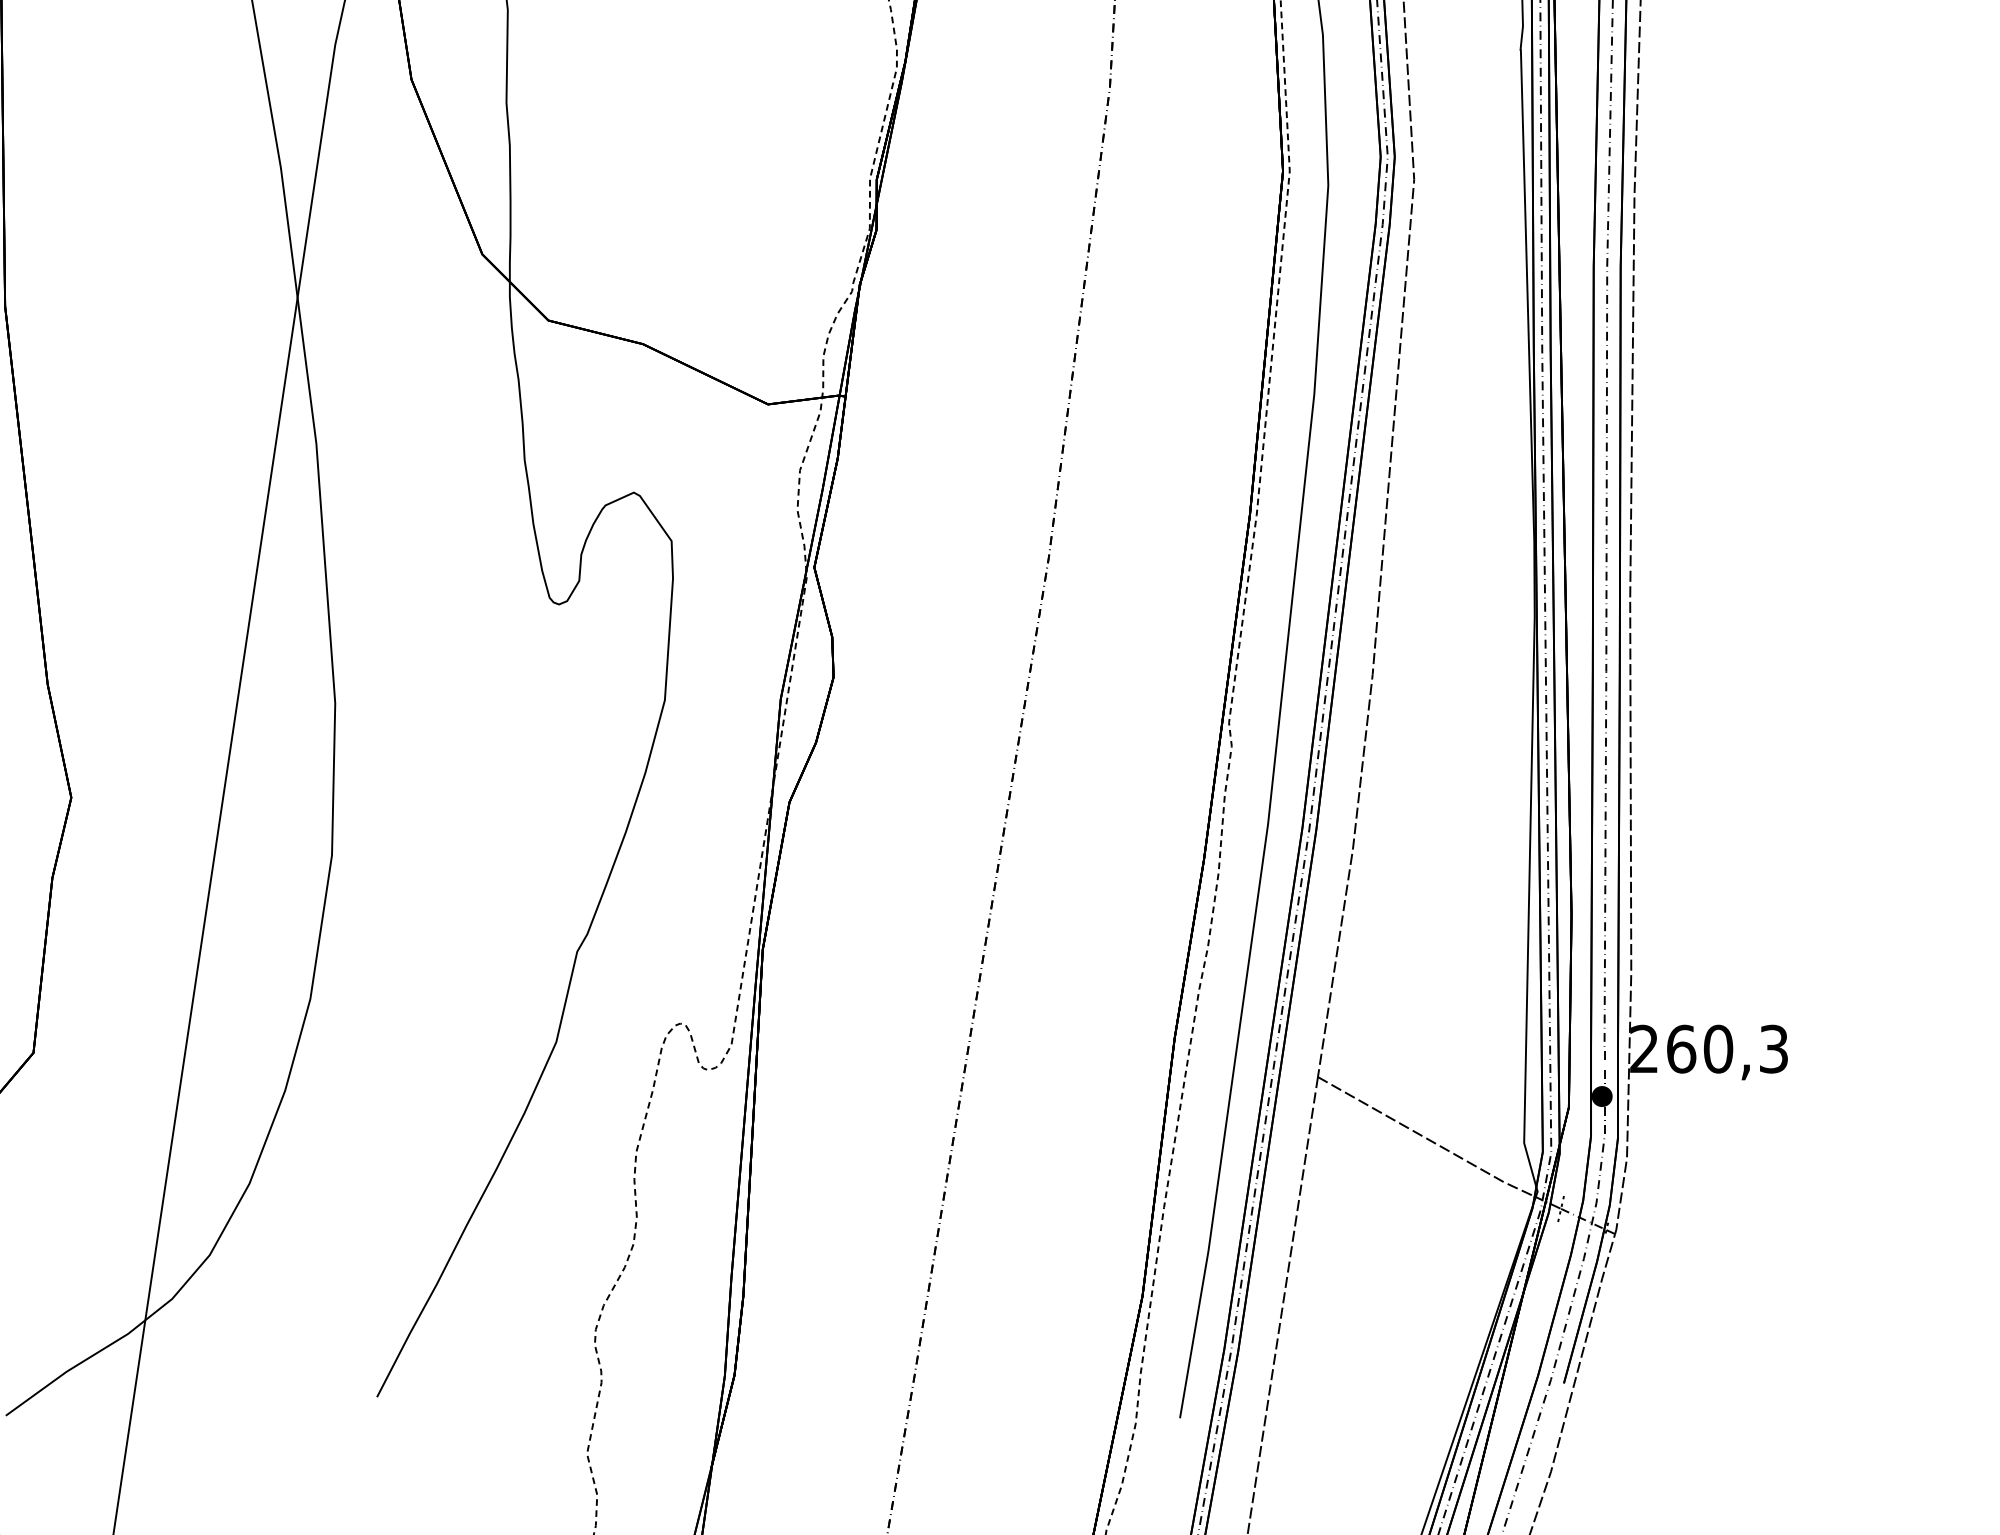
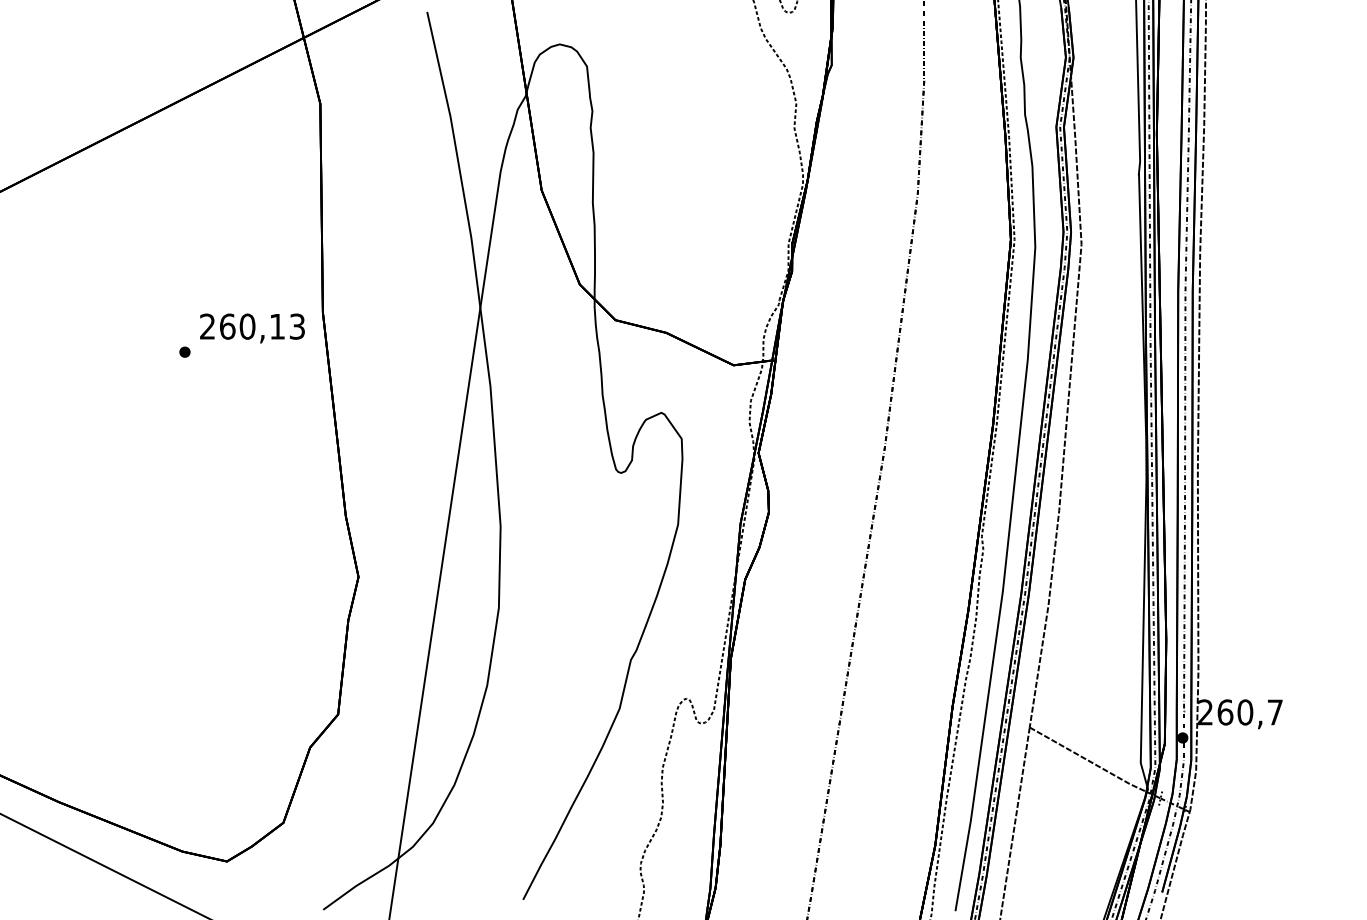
text: (1772, 1049) -> (1274, 712), 260,3 -> 260,7

